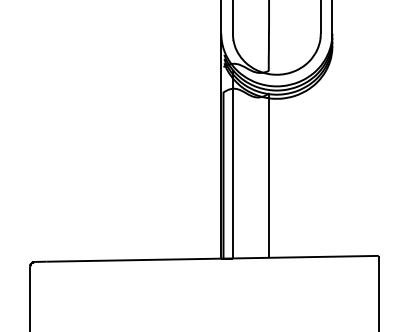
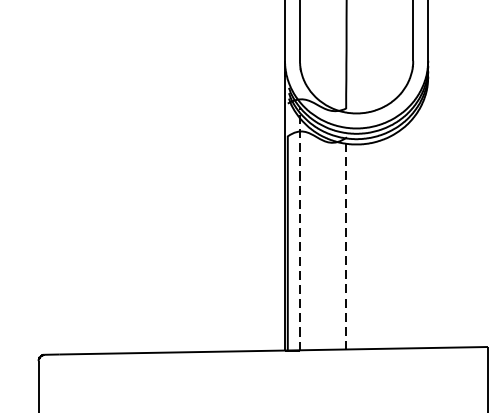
line: (232, 164) -> (299, 229), solid -> dashed
line: (269, 175) -> (347, 243), solid -> dashed

